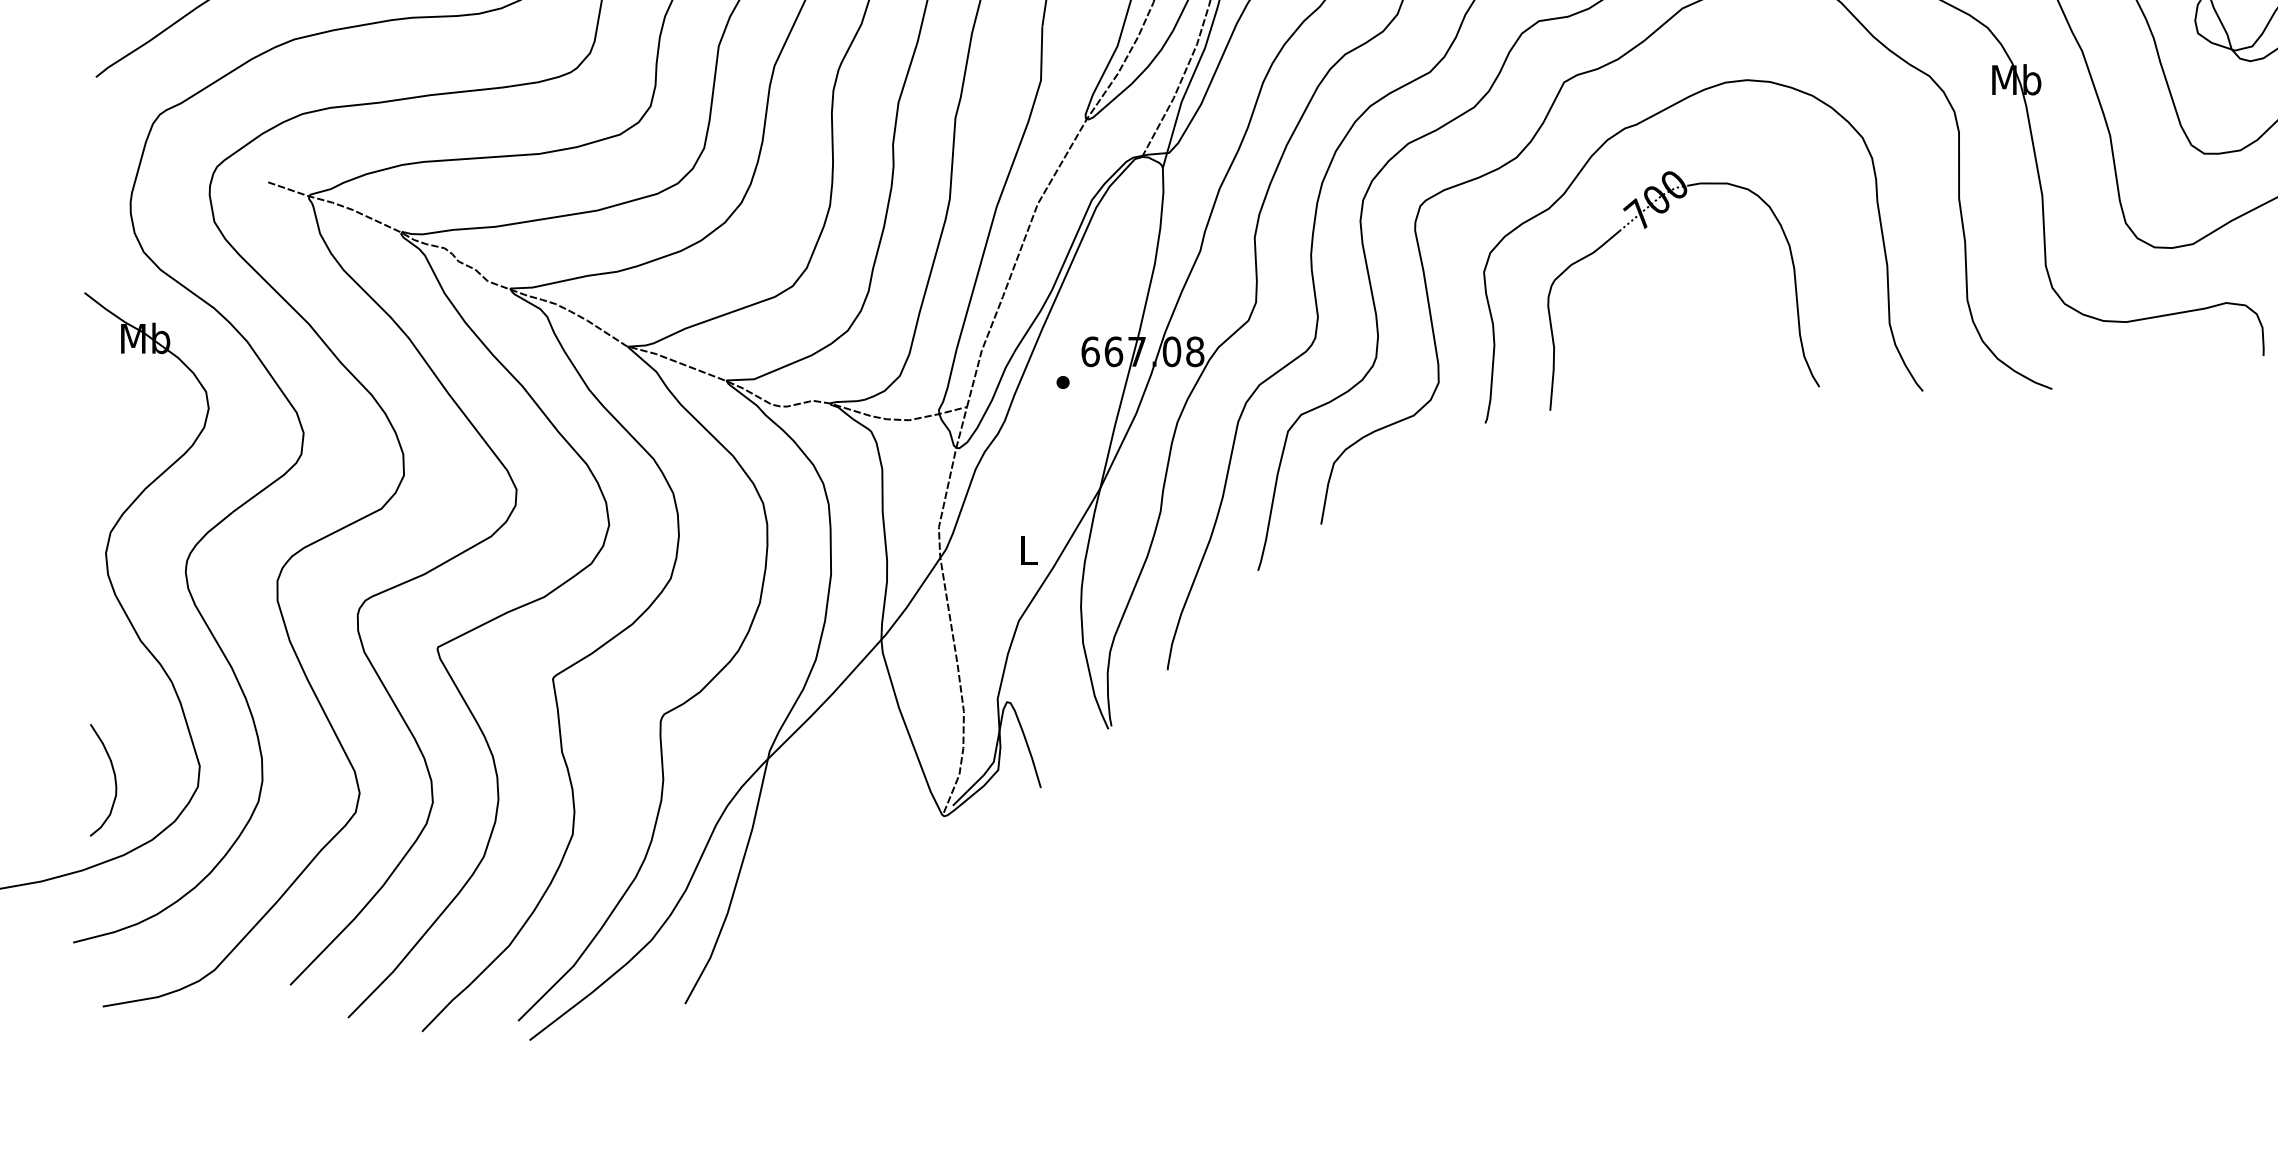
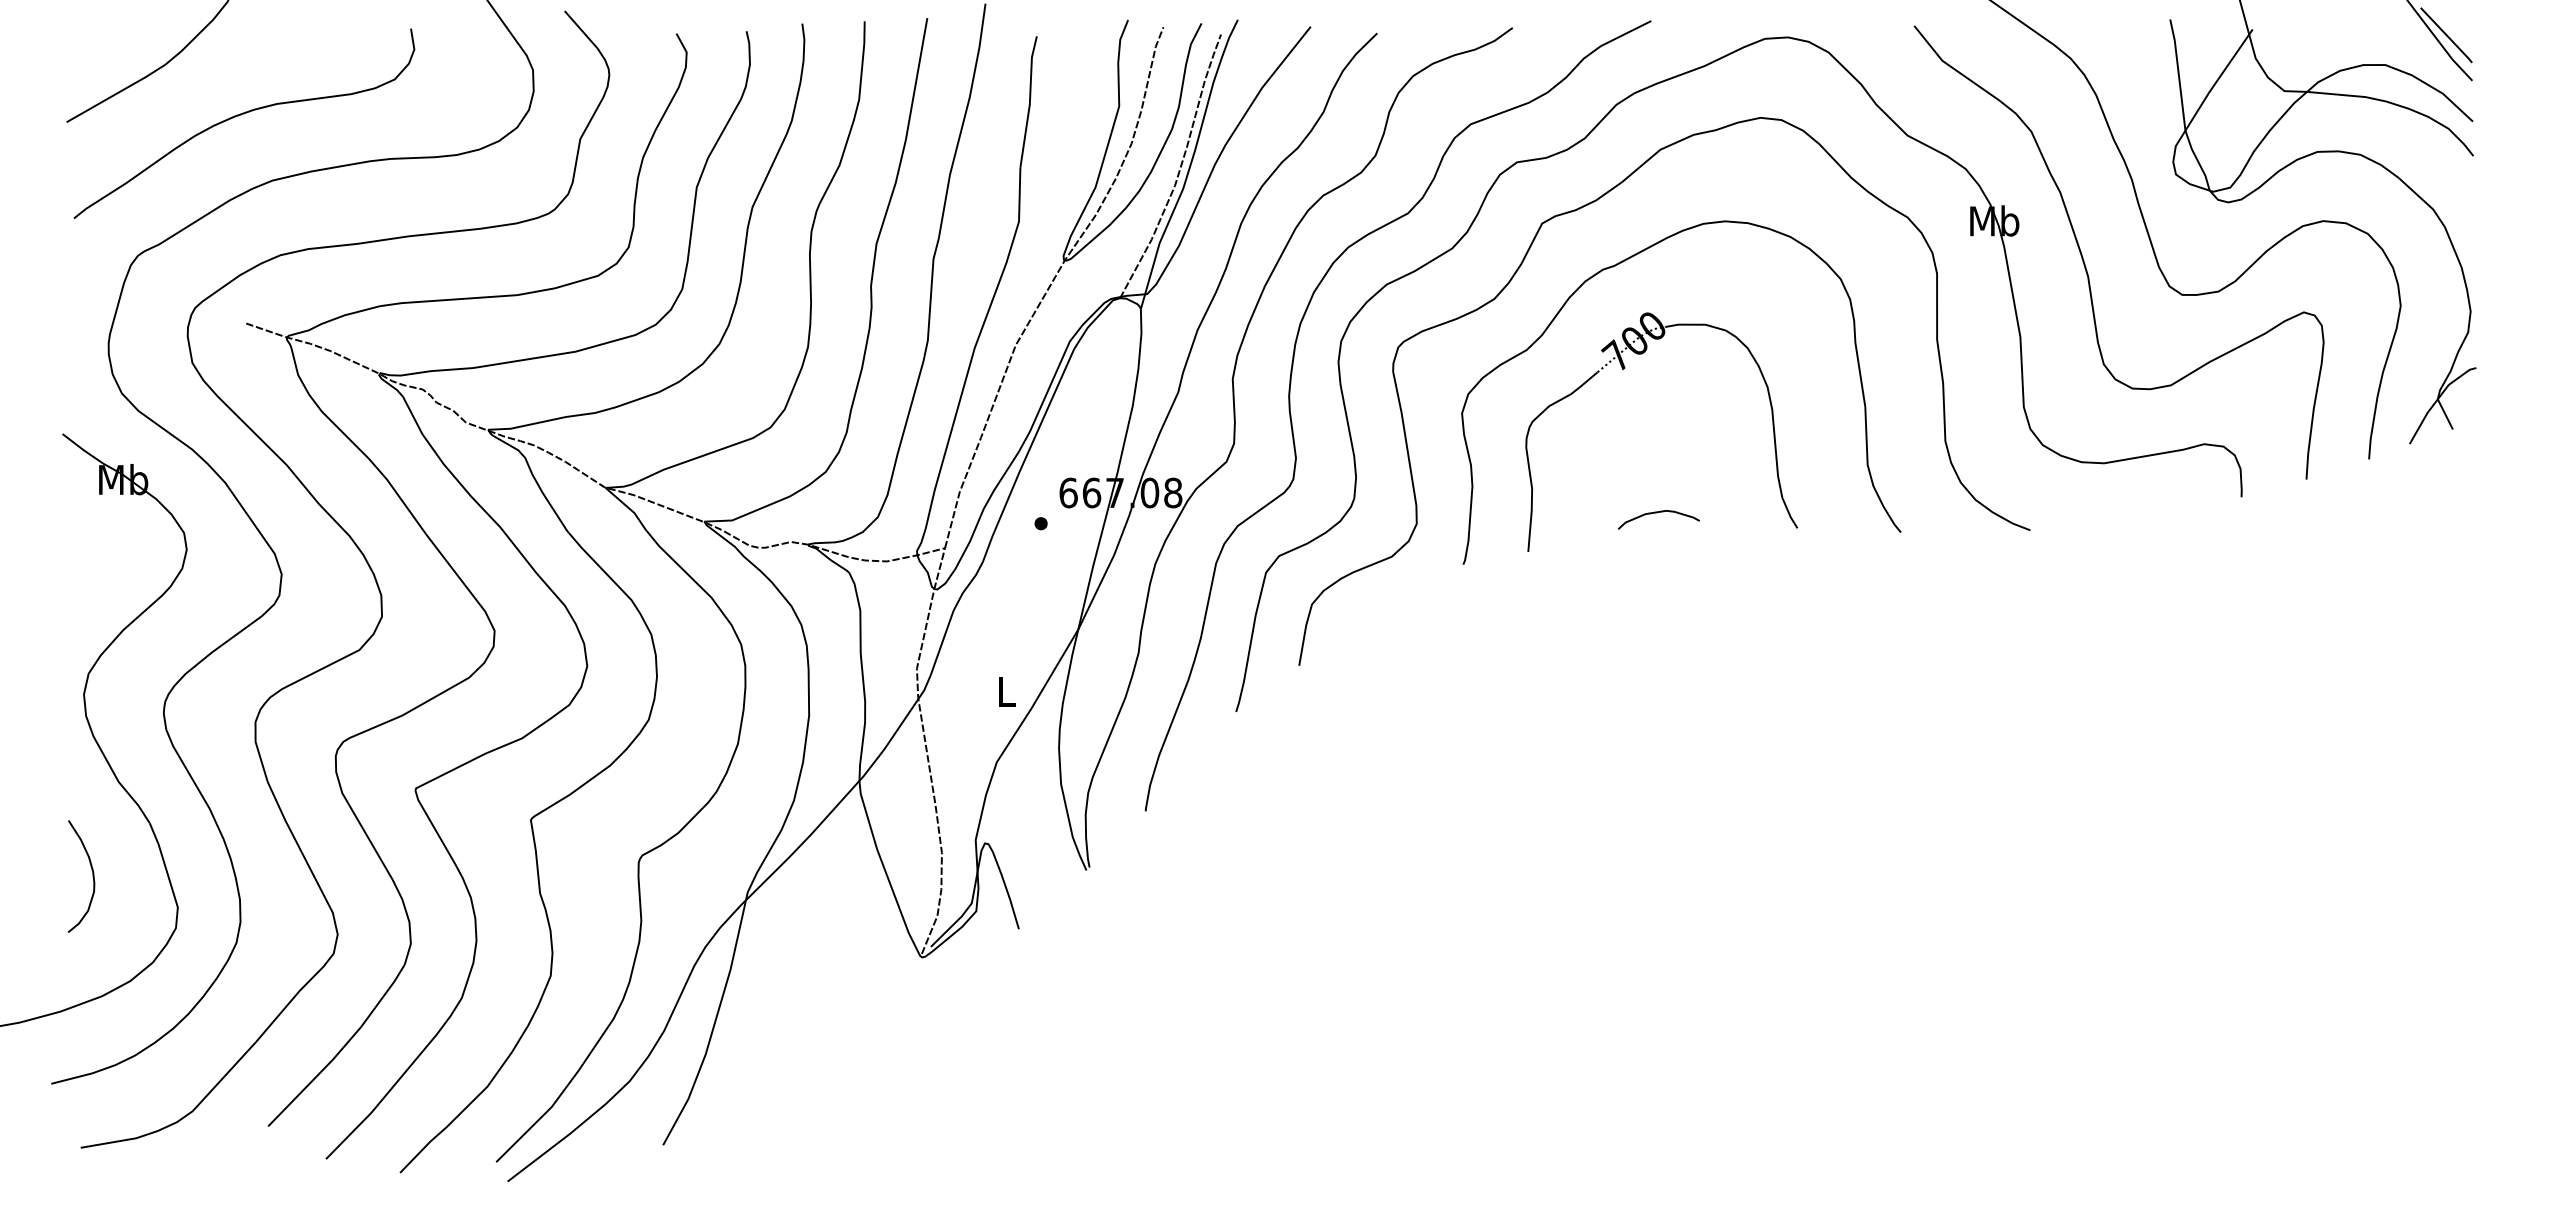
curve: (1679, 372) -> (1657, 513), added
curve: (114, 780) -> (92, 876), moved

